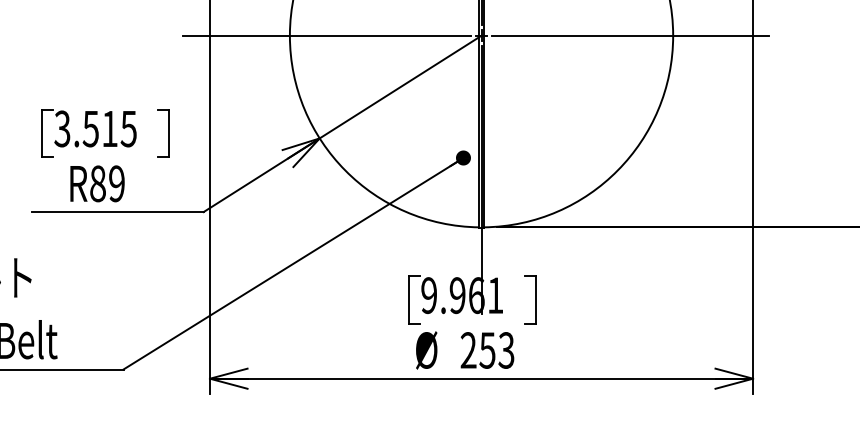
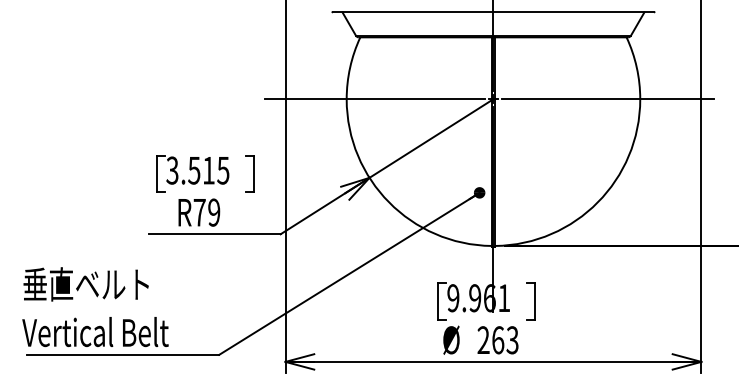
text: (97, 183) -> (199, 212), R89 -> R79
text: (486, 350) -> (497, 340), 253 -> 263

